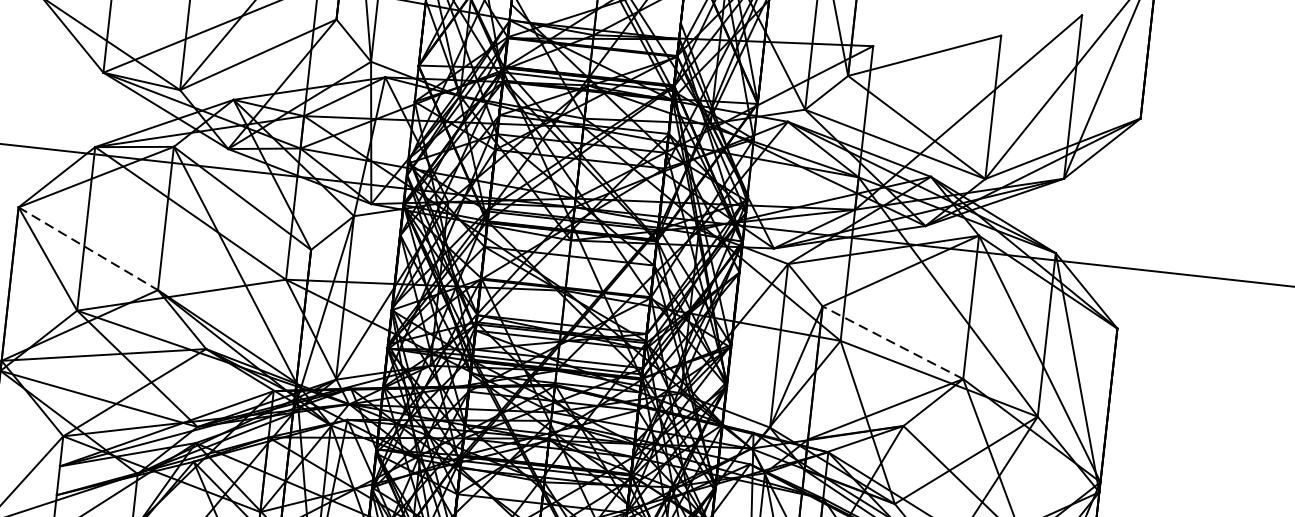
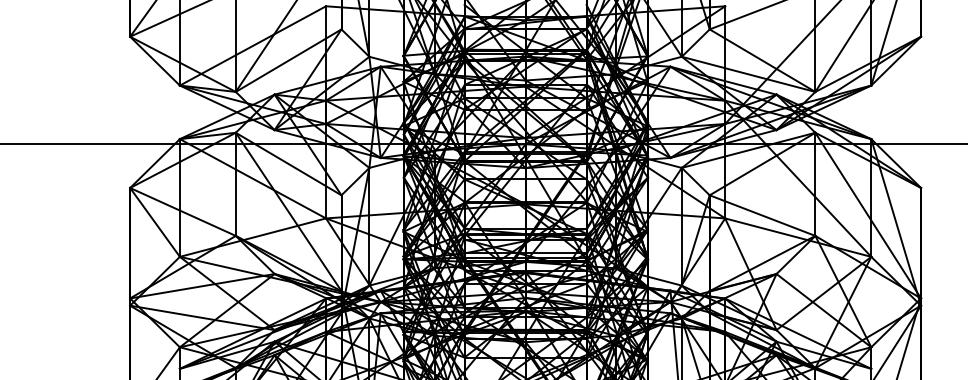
line: (88, 249) -> (183, 212), dashed -> solid
line: (892, 342) -> (762, 215), dashed -> solid

